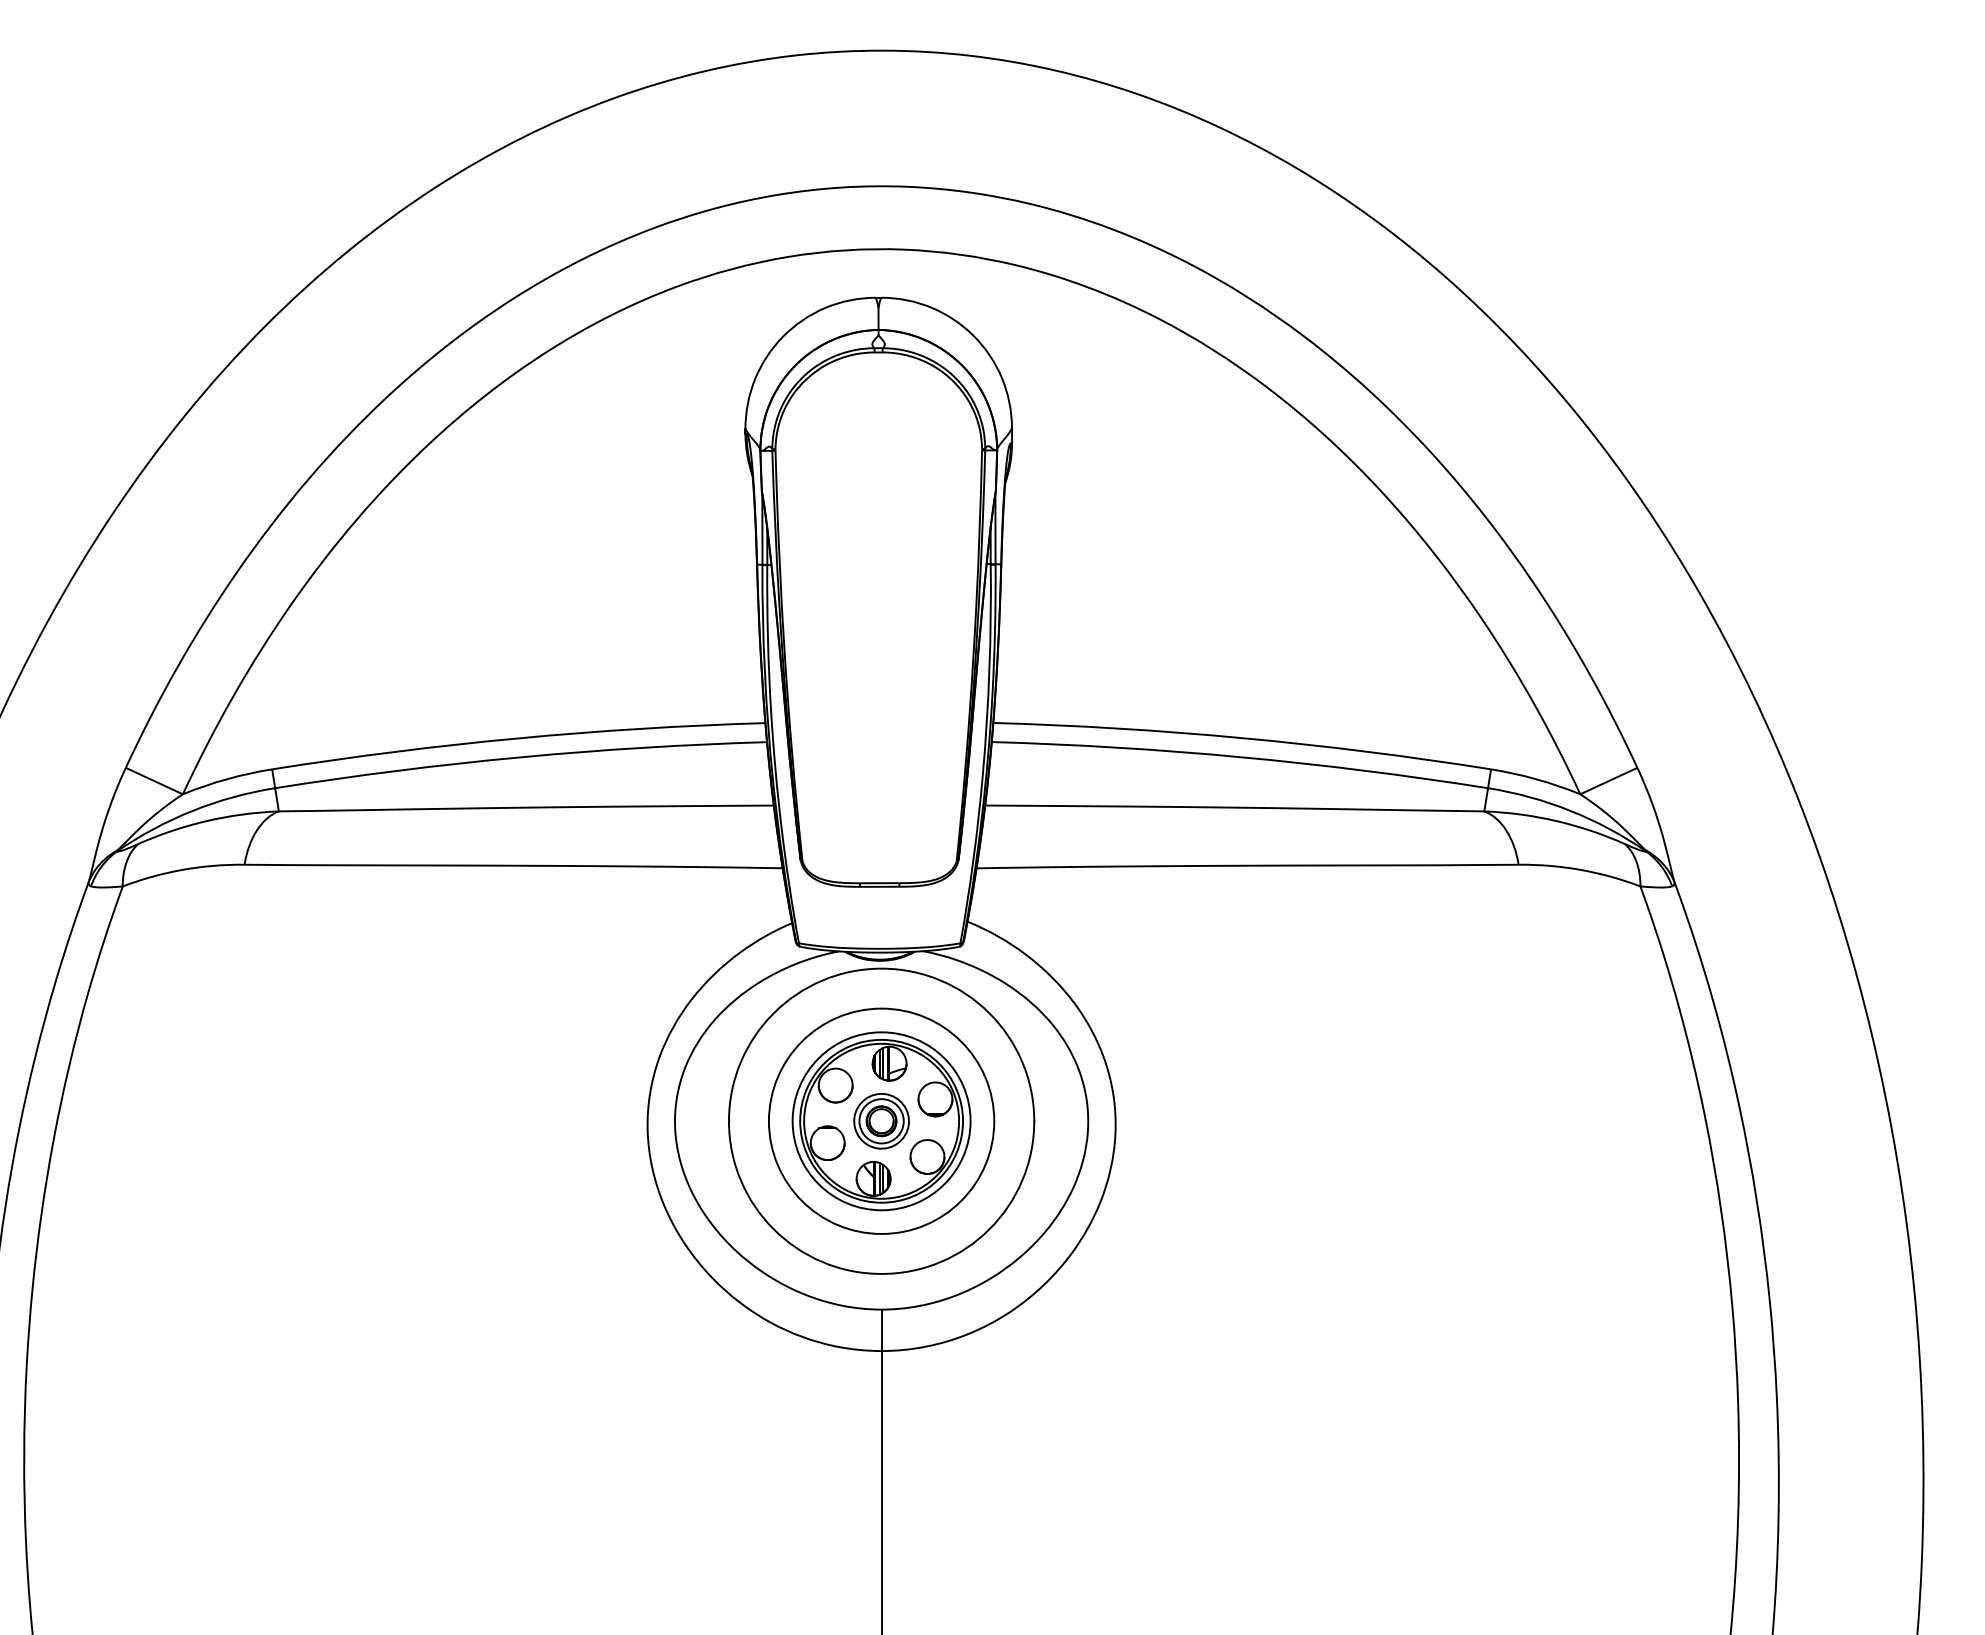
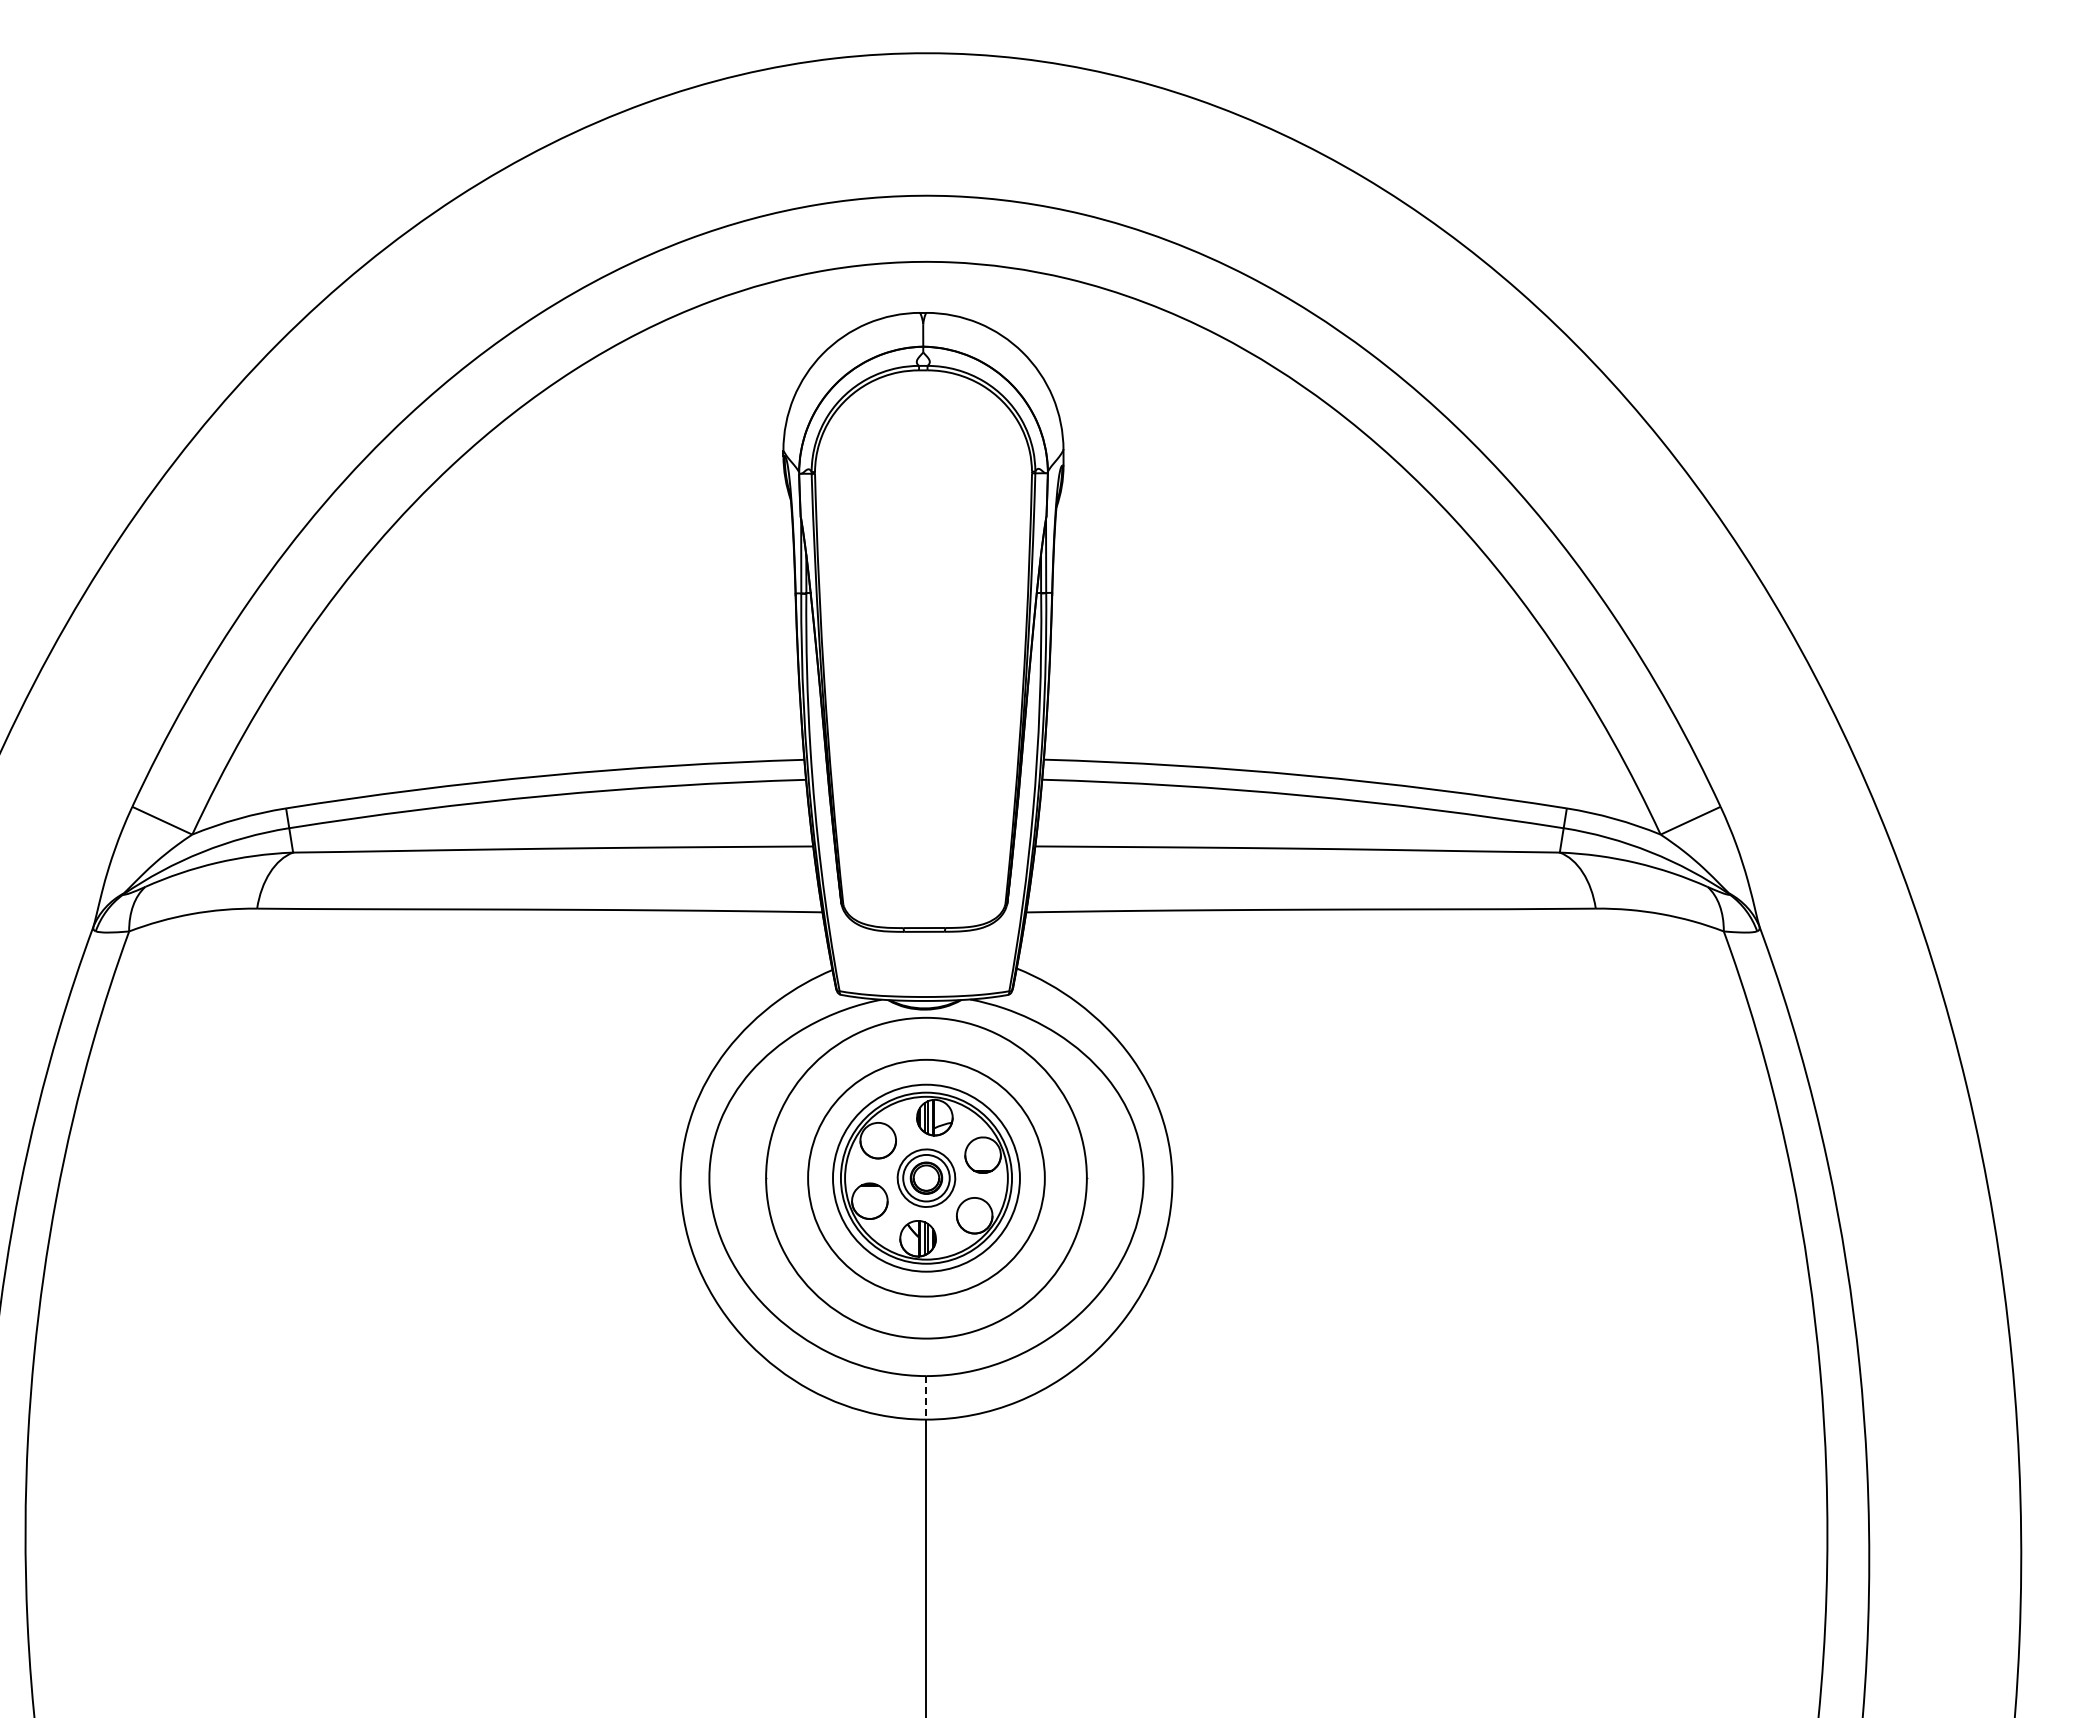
line: (881, 1329) -> (926, 1397), solid -> dashed

